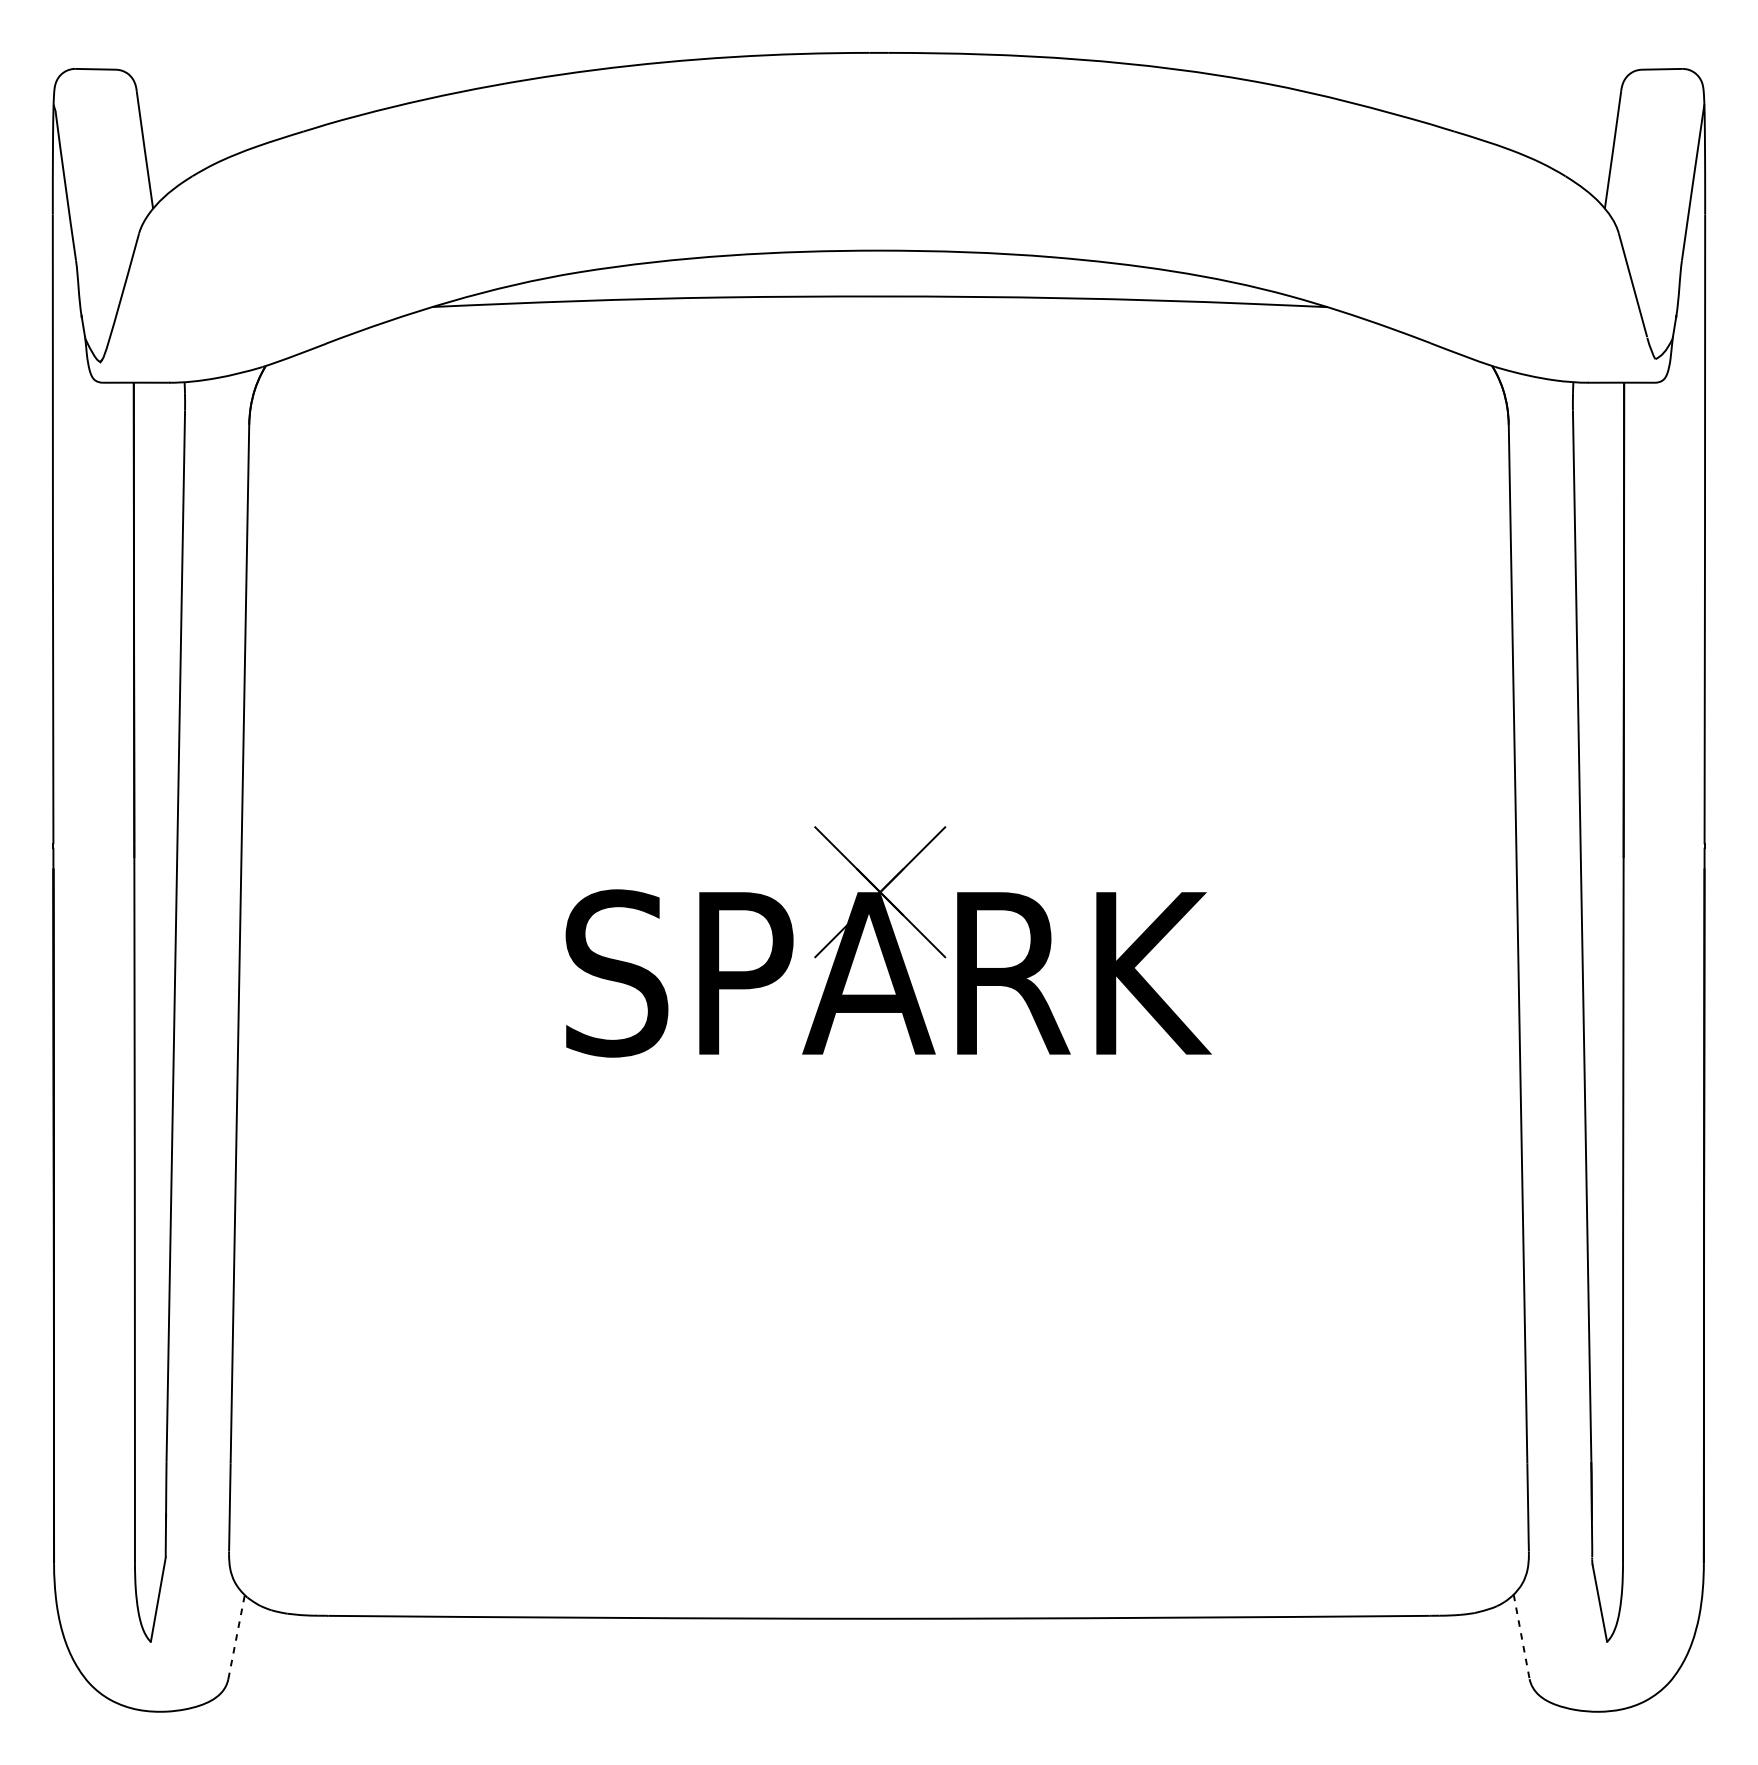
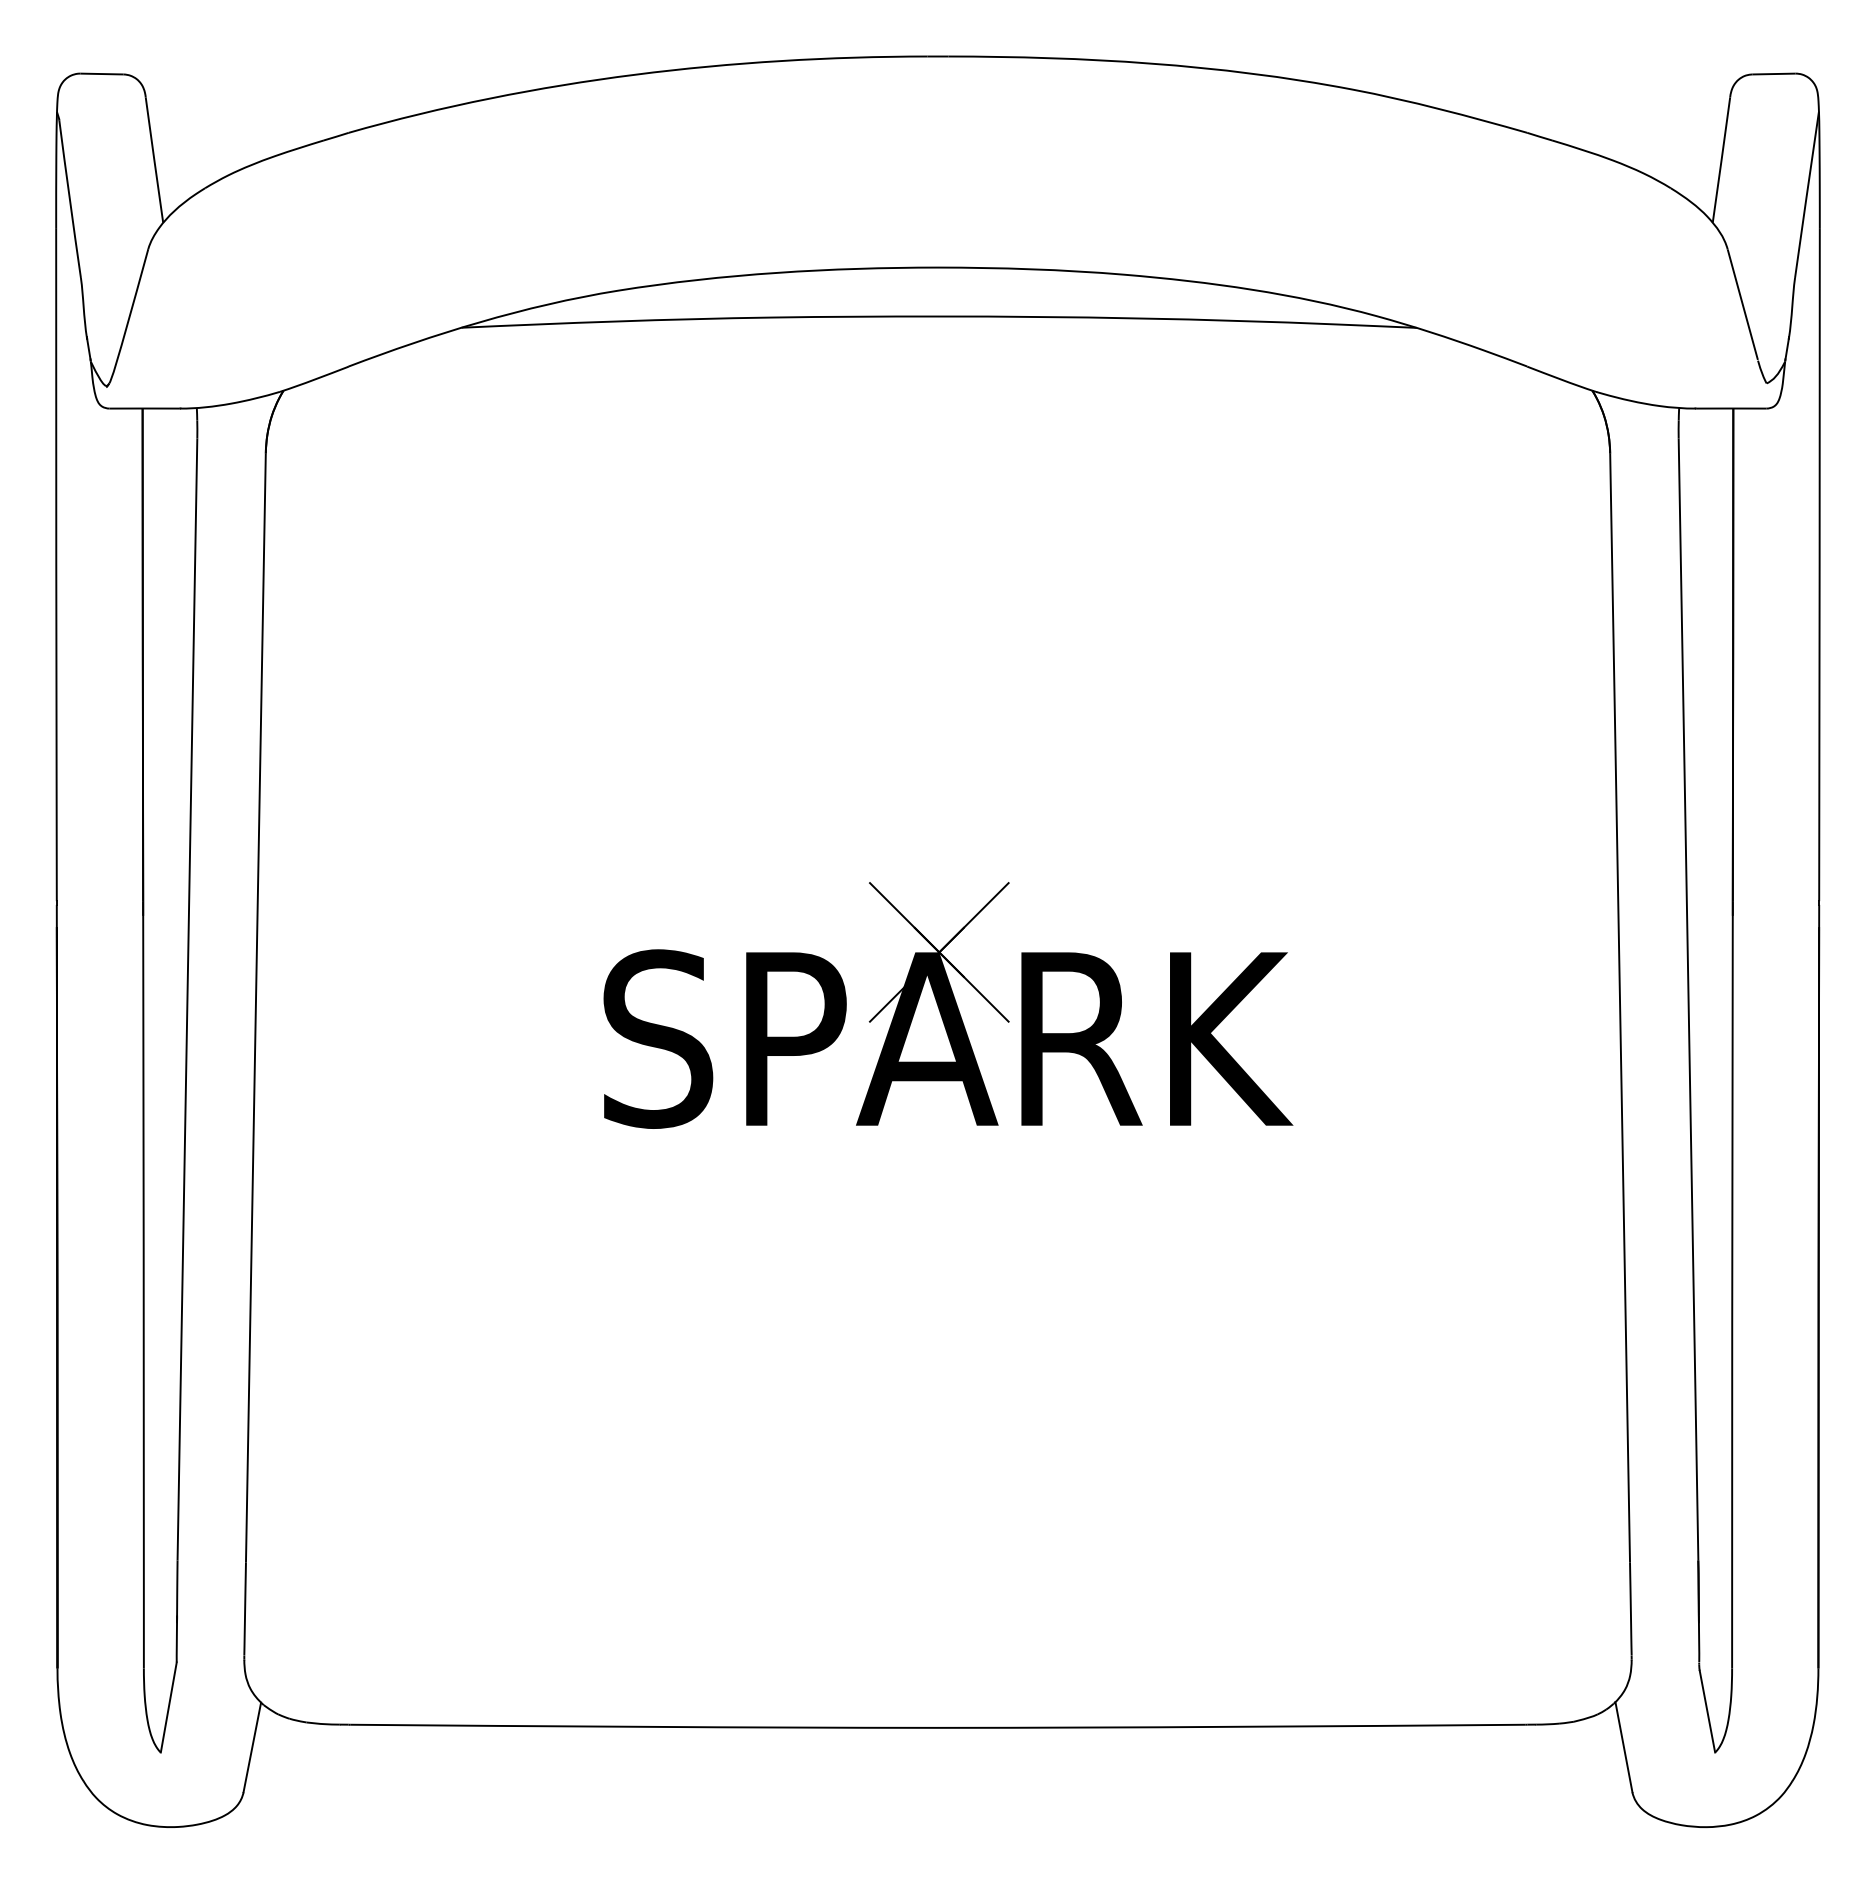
line: (236, 1637) -> (252, 1747), dashed -> solid
line: (1521, 1637) -> (1623, 1747), dashed -> solid

